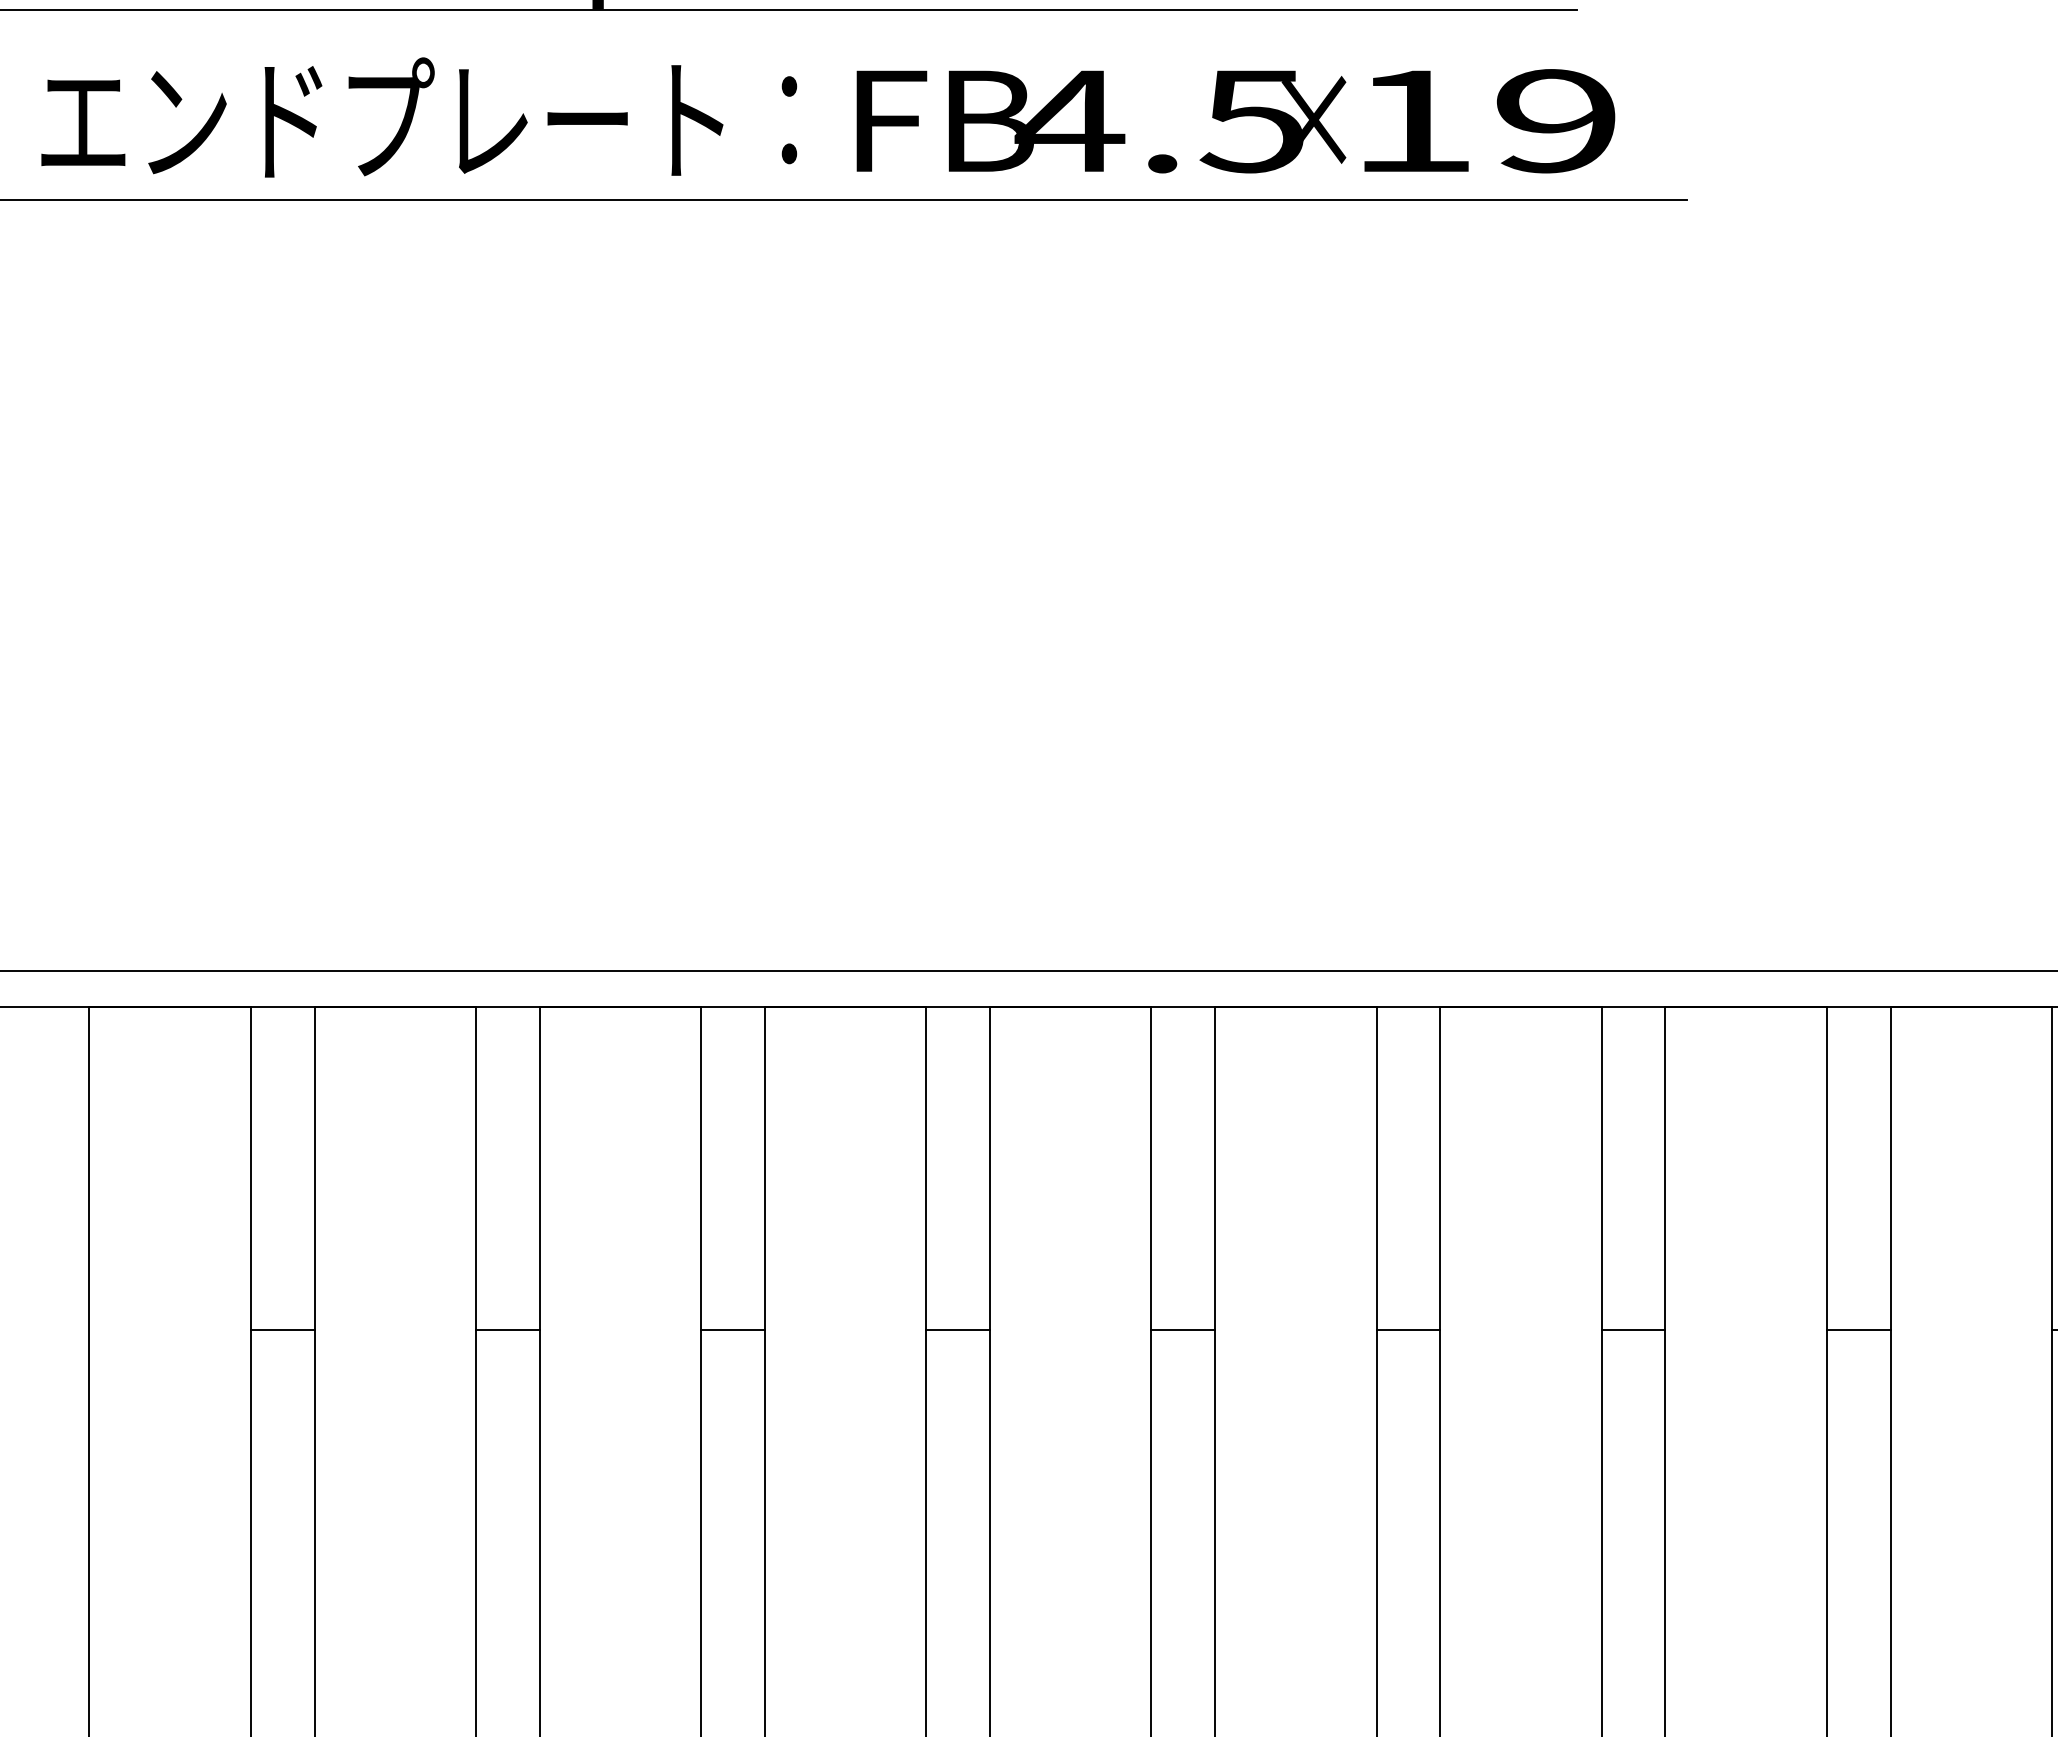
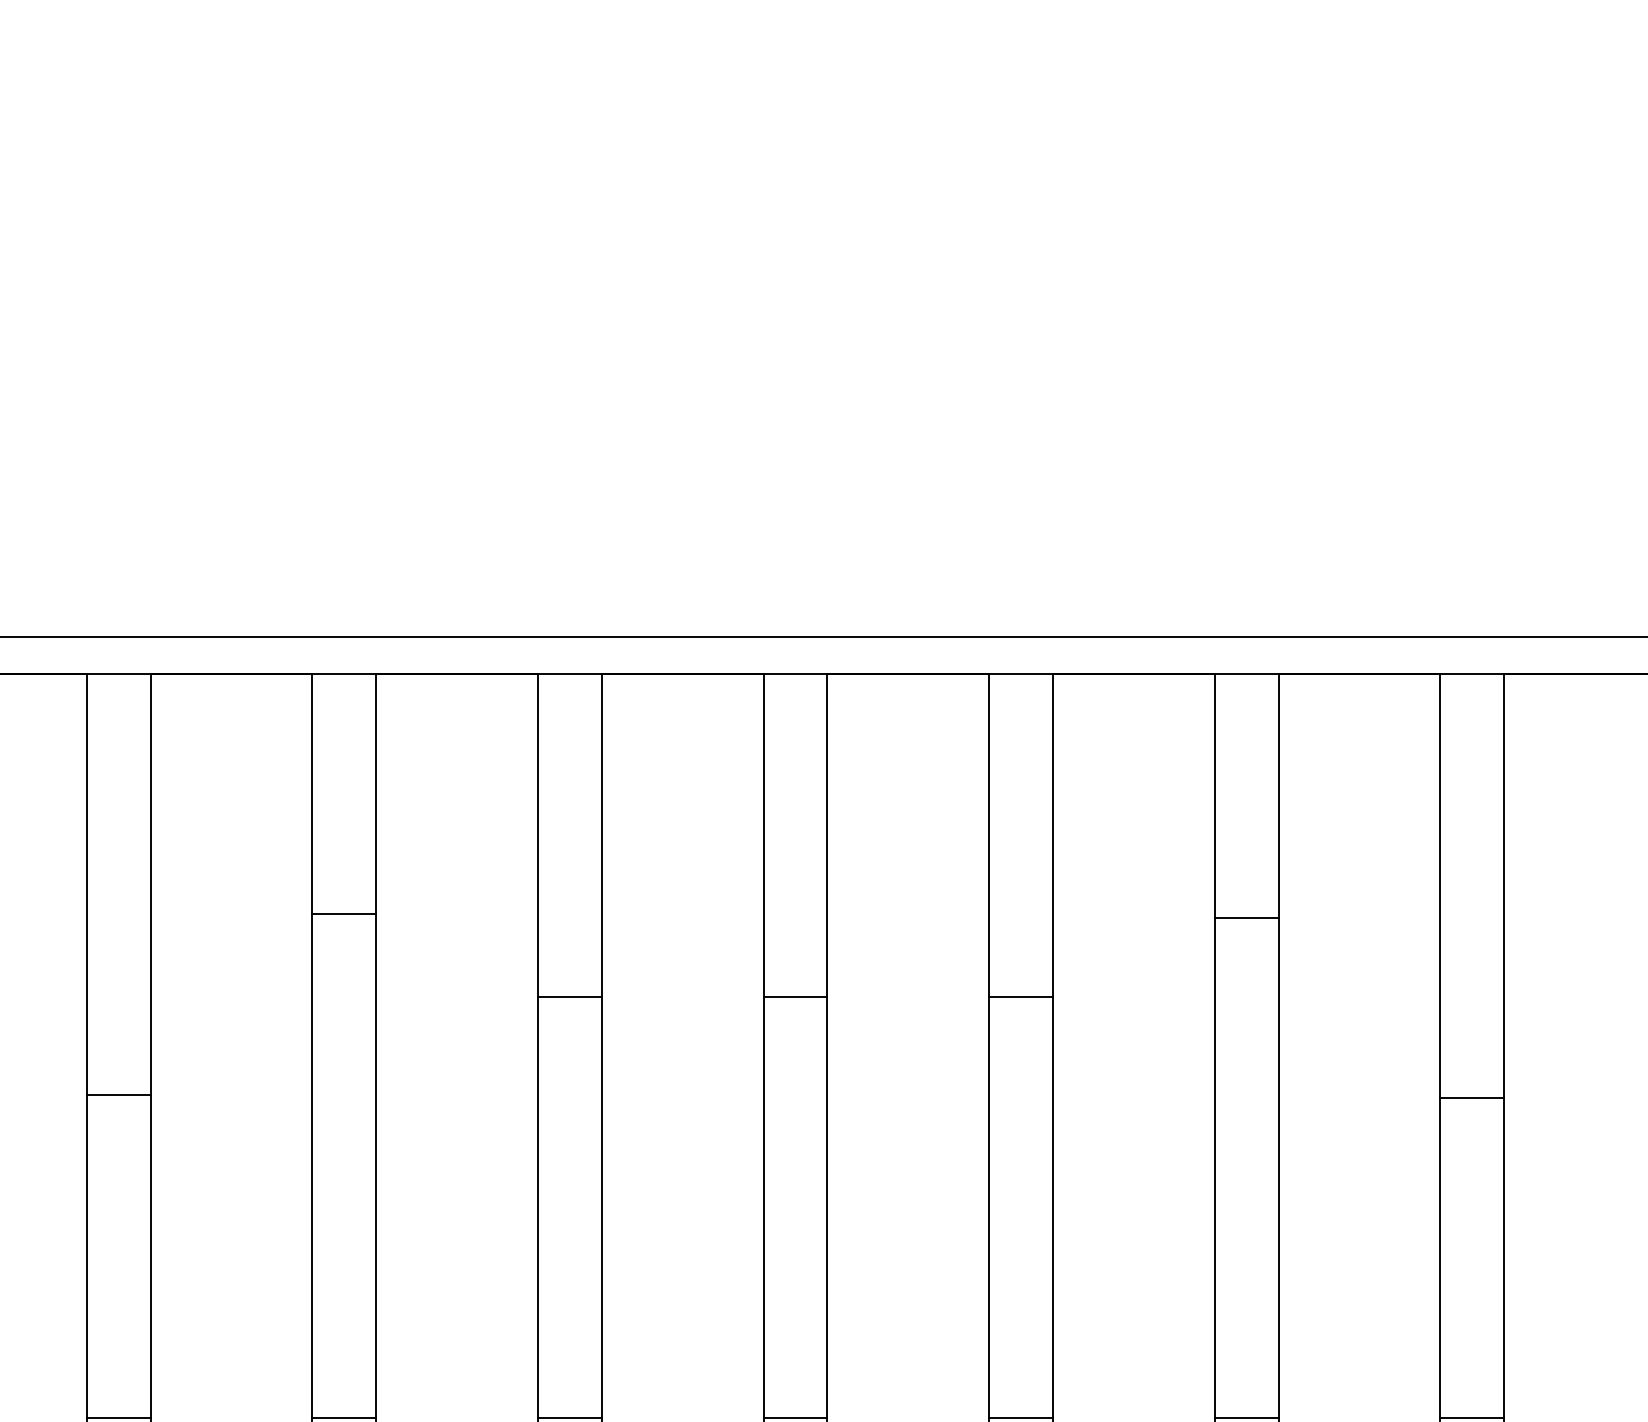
line: (507, 1329) -> (118, 1095), moved
line: (732, 1329) -> (343, 913), moved
line: (1633, 1329) -> (1246, 917), moved
line: (1858, 1329) -> (1472, 1098), moved

